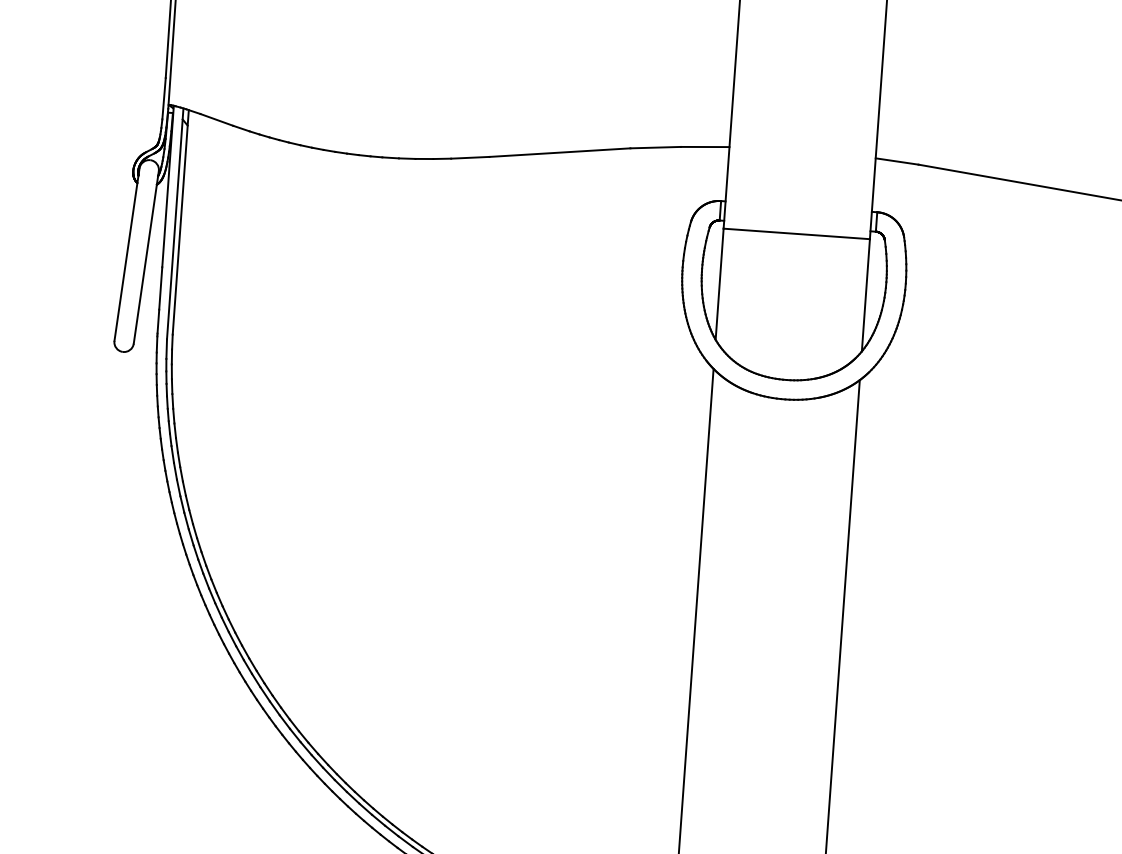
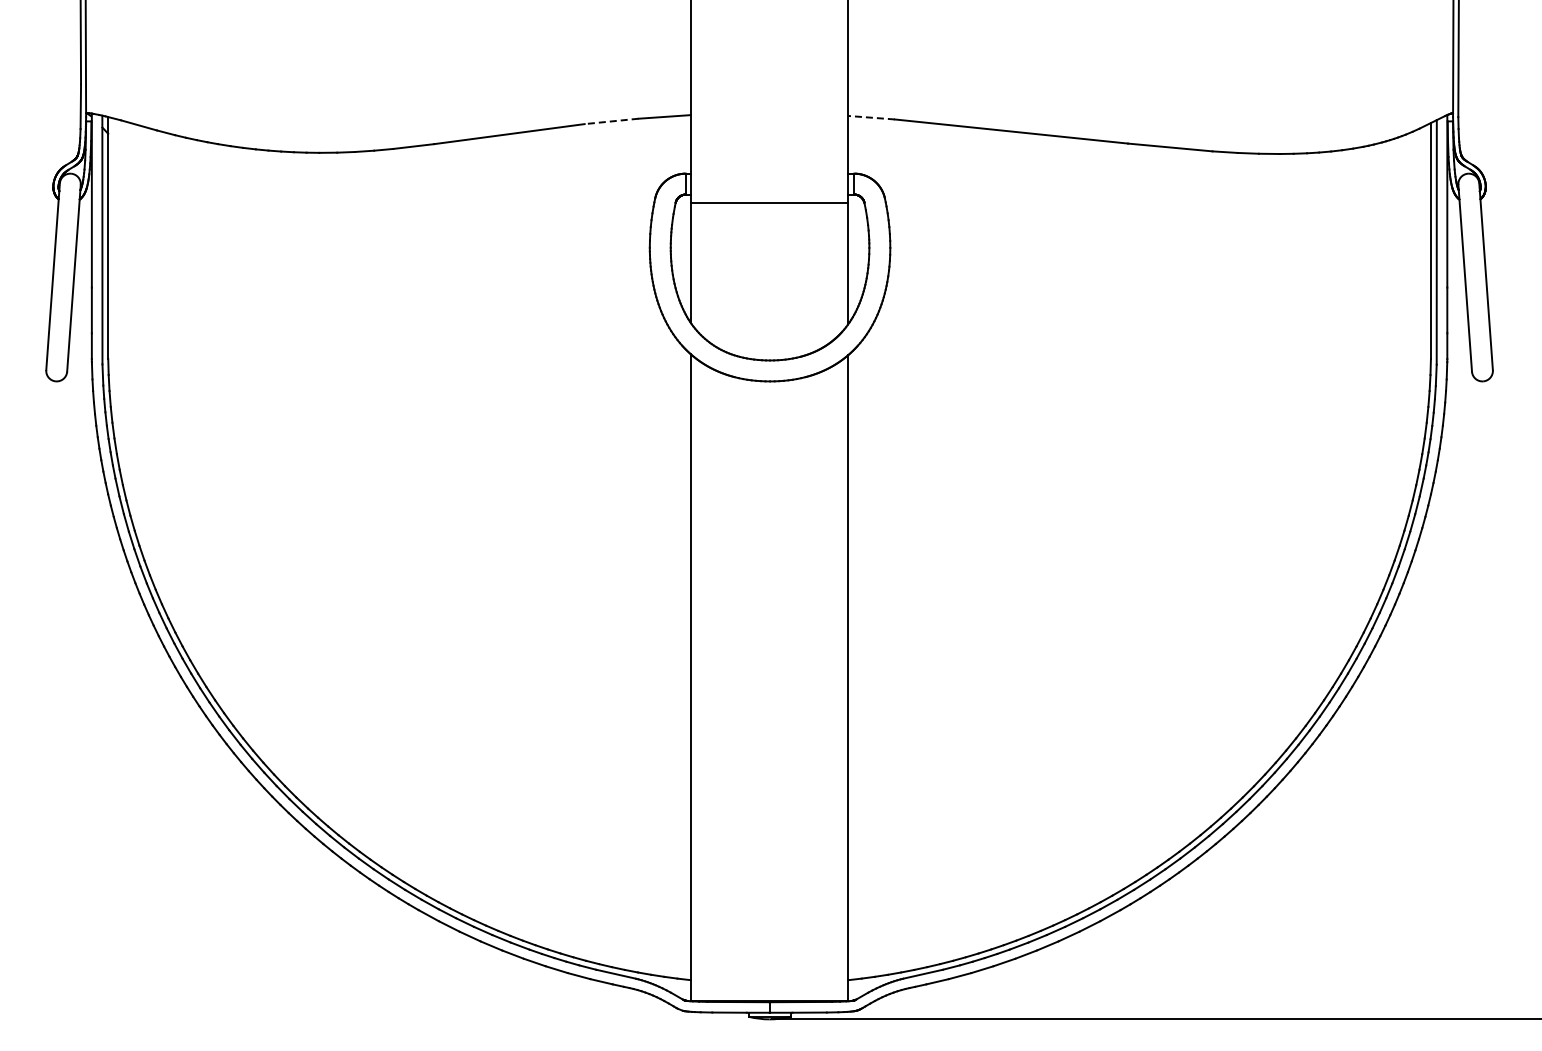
line: (655, 147) -> (611, 121), solid -> dashed
line: (897, 161) -> (871, 117), solid -> dashed

